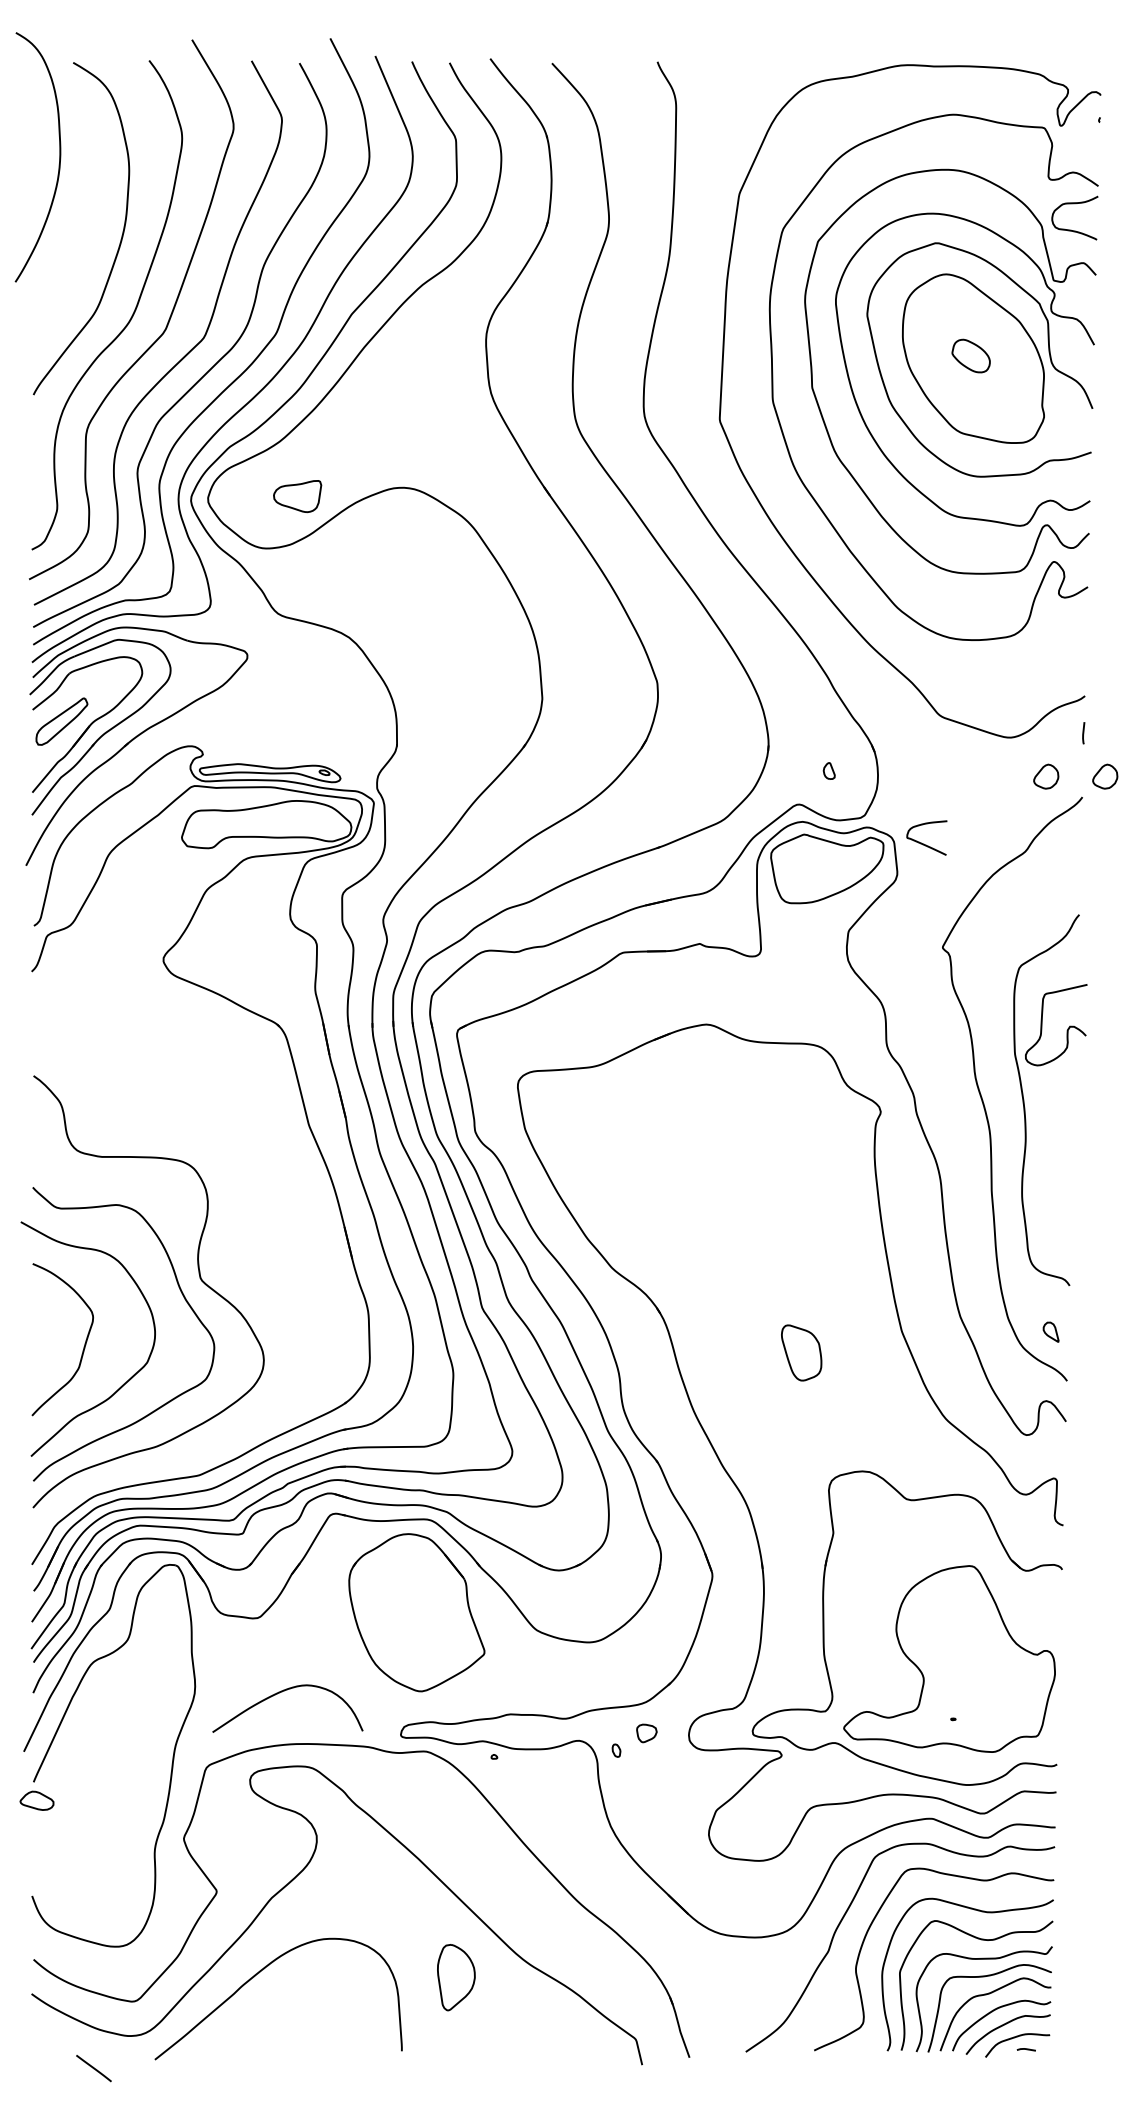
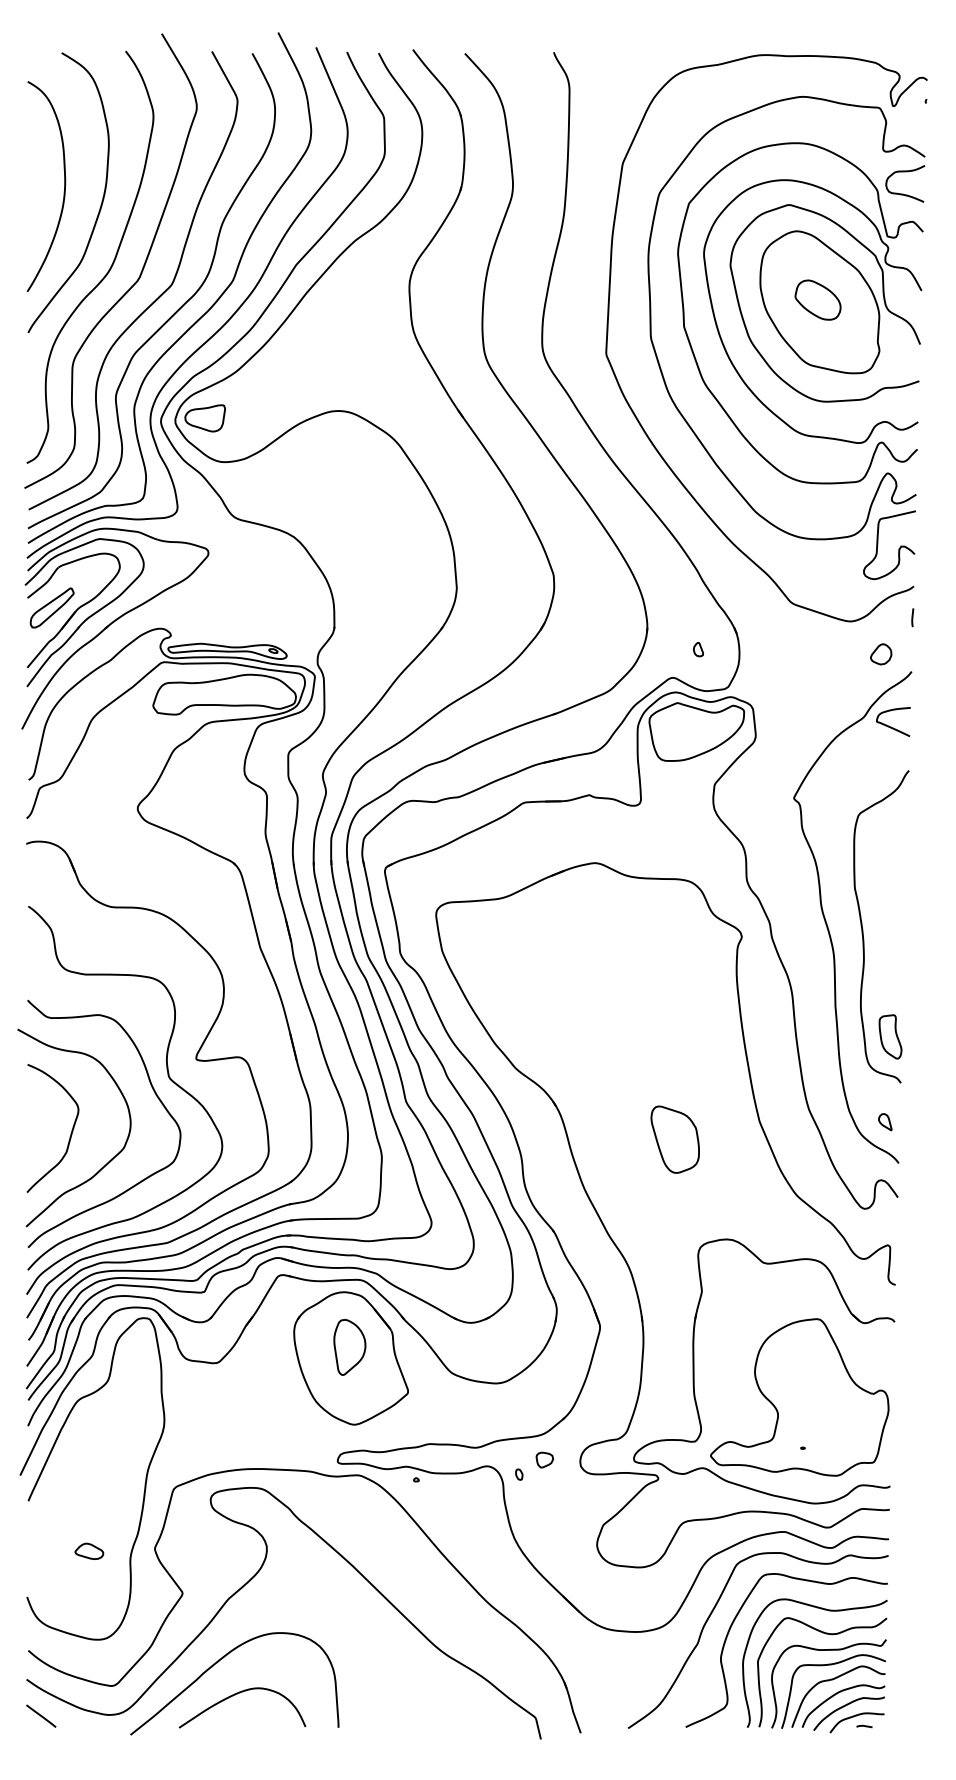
curve: (59, 157) -> (64, 186), moved
part: (970, 355) -> (817, 299), size x1.43
part: (297, 496) -> (205, 418), moved
part: (1105, 776) -> (931, 654), removed
curve: (923, 843) -> (890, 726), moved
curve: (1066, 1030) -> (898, 549), moved
part: (1057, 1230) -> (890, 1036), added
part: (232, 1258) -> (195, 1060), added
part: (801, 1352) -> (675, 1139), size x1.43
curve: (282, 1692) -> (237, 1694), moved
part: (36, 1800) -> (88, 1551), moved
part: (456, 1977) -> (349, 1347), moved
line: (93, 2068) -> (40, 1716), moved

